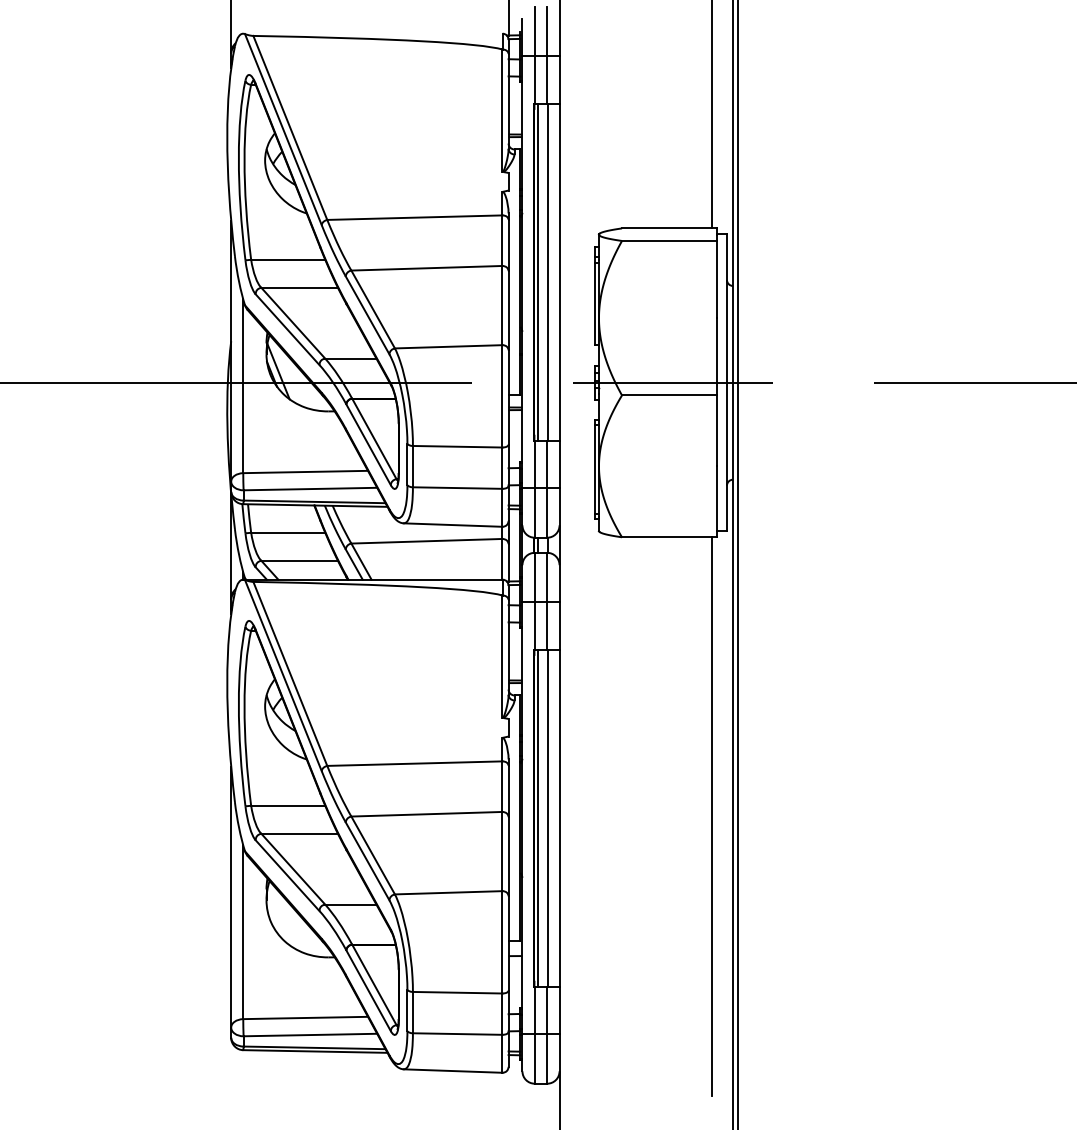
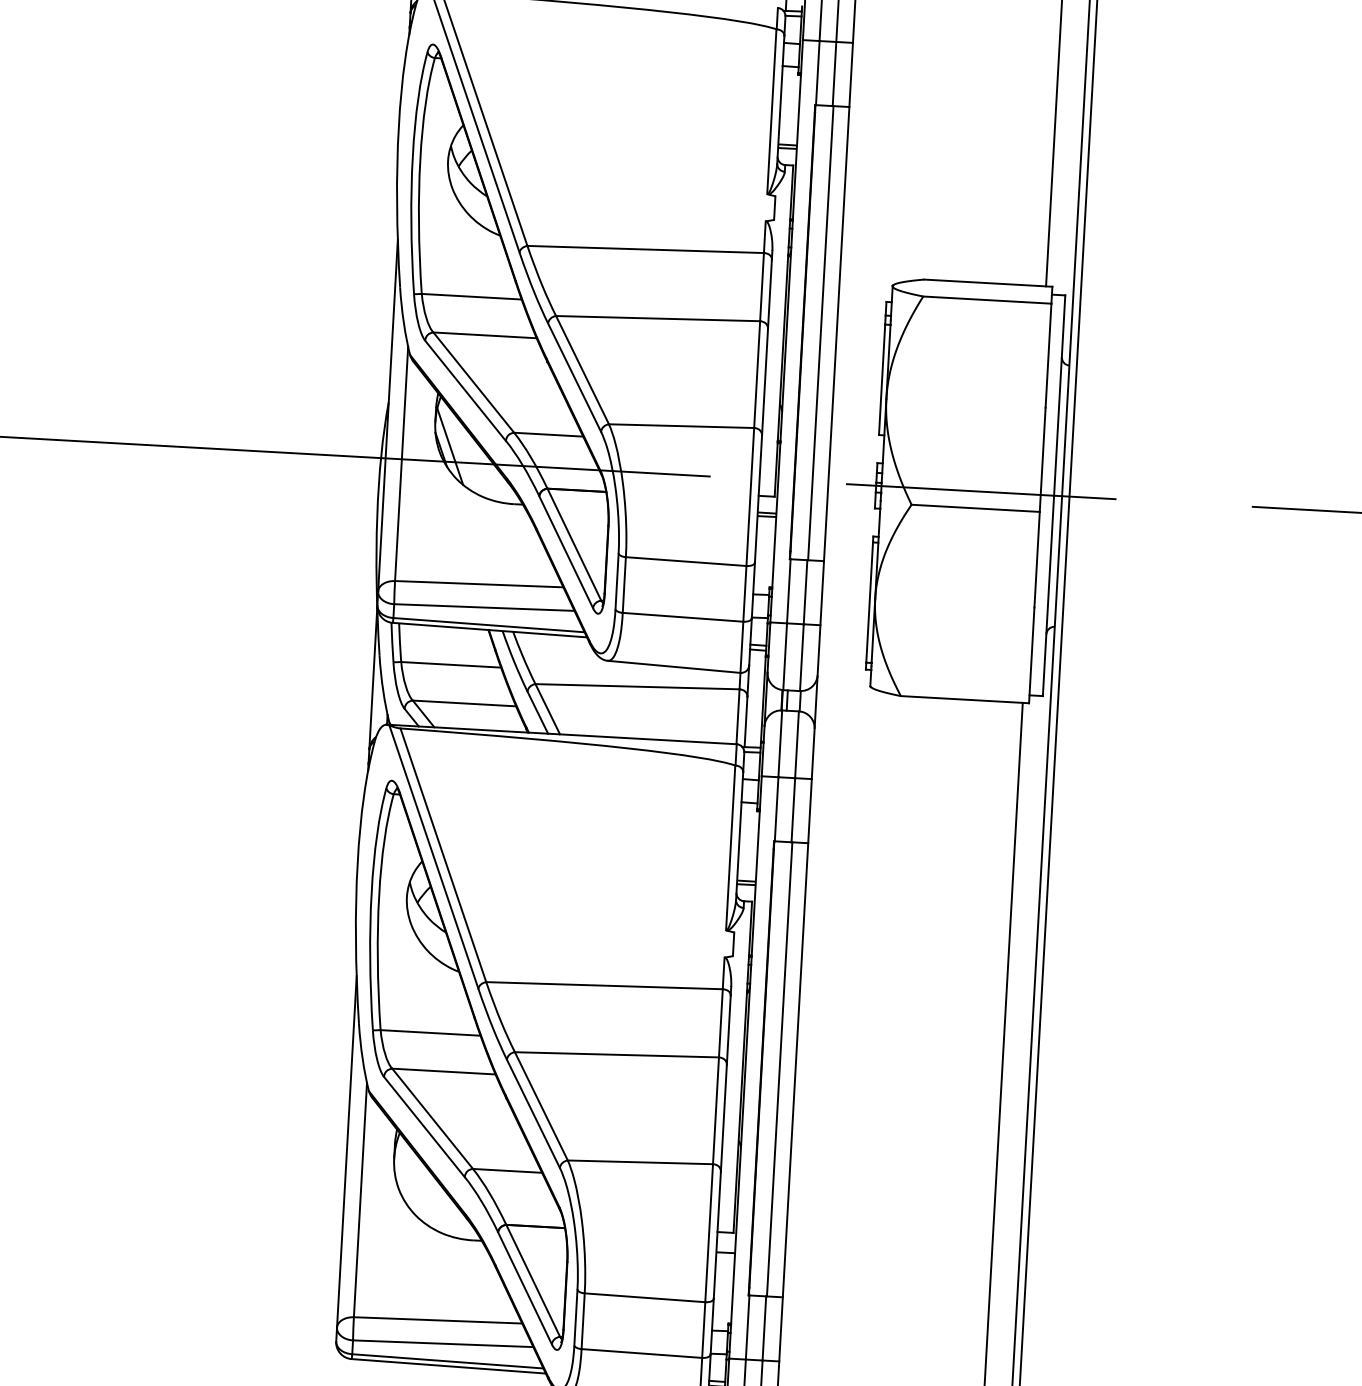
line: (538, 271) -> (808, 331), removed
line: (538, 817) -> (767, 1067), removed

